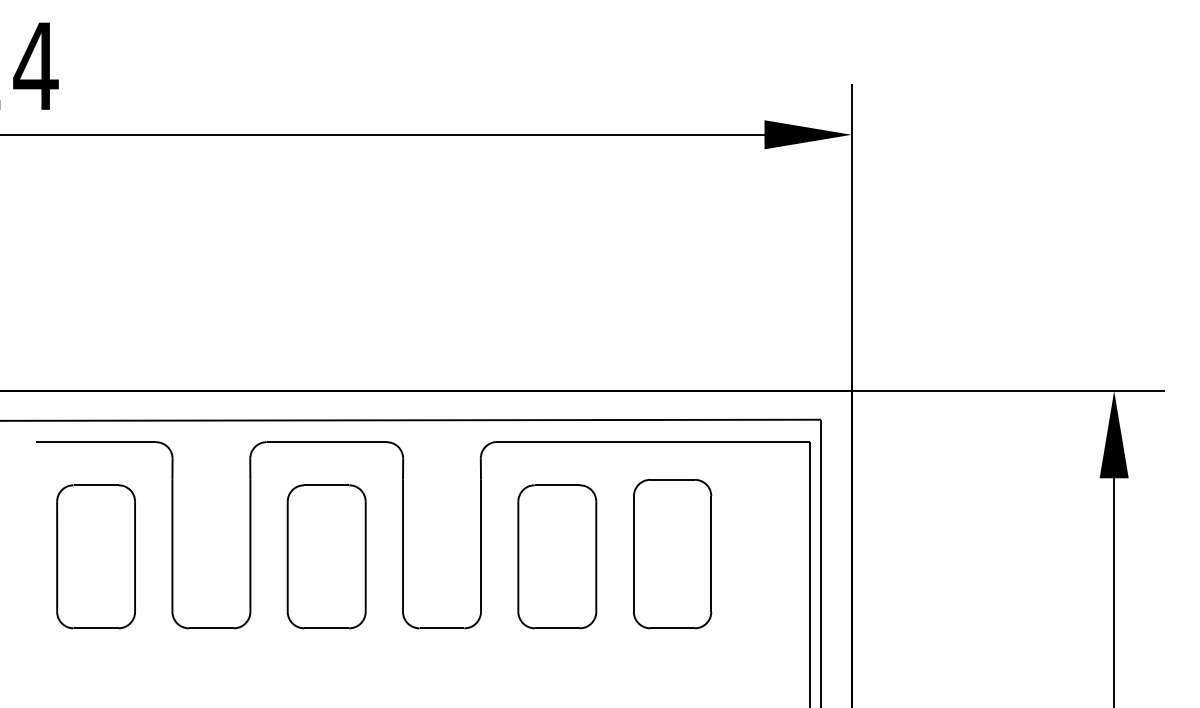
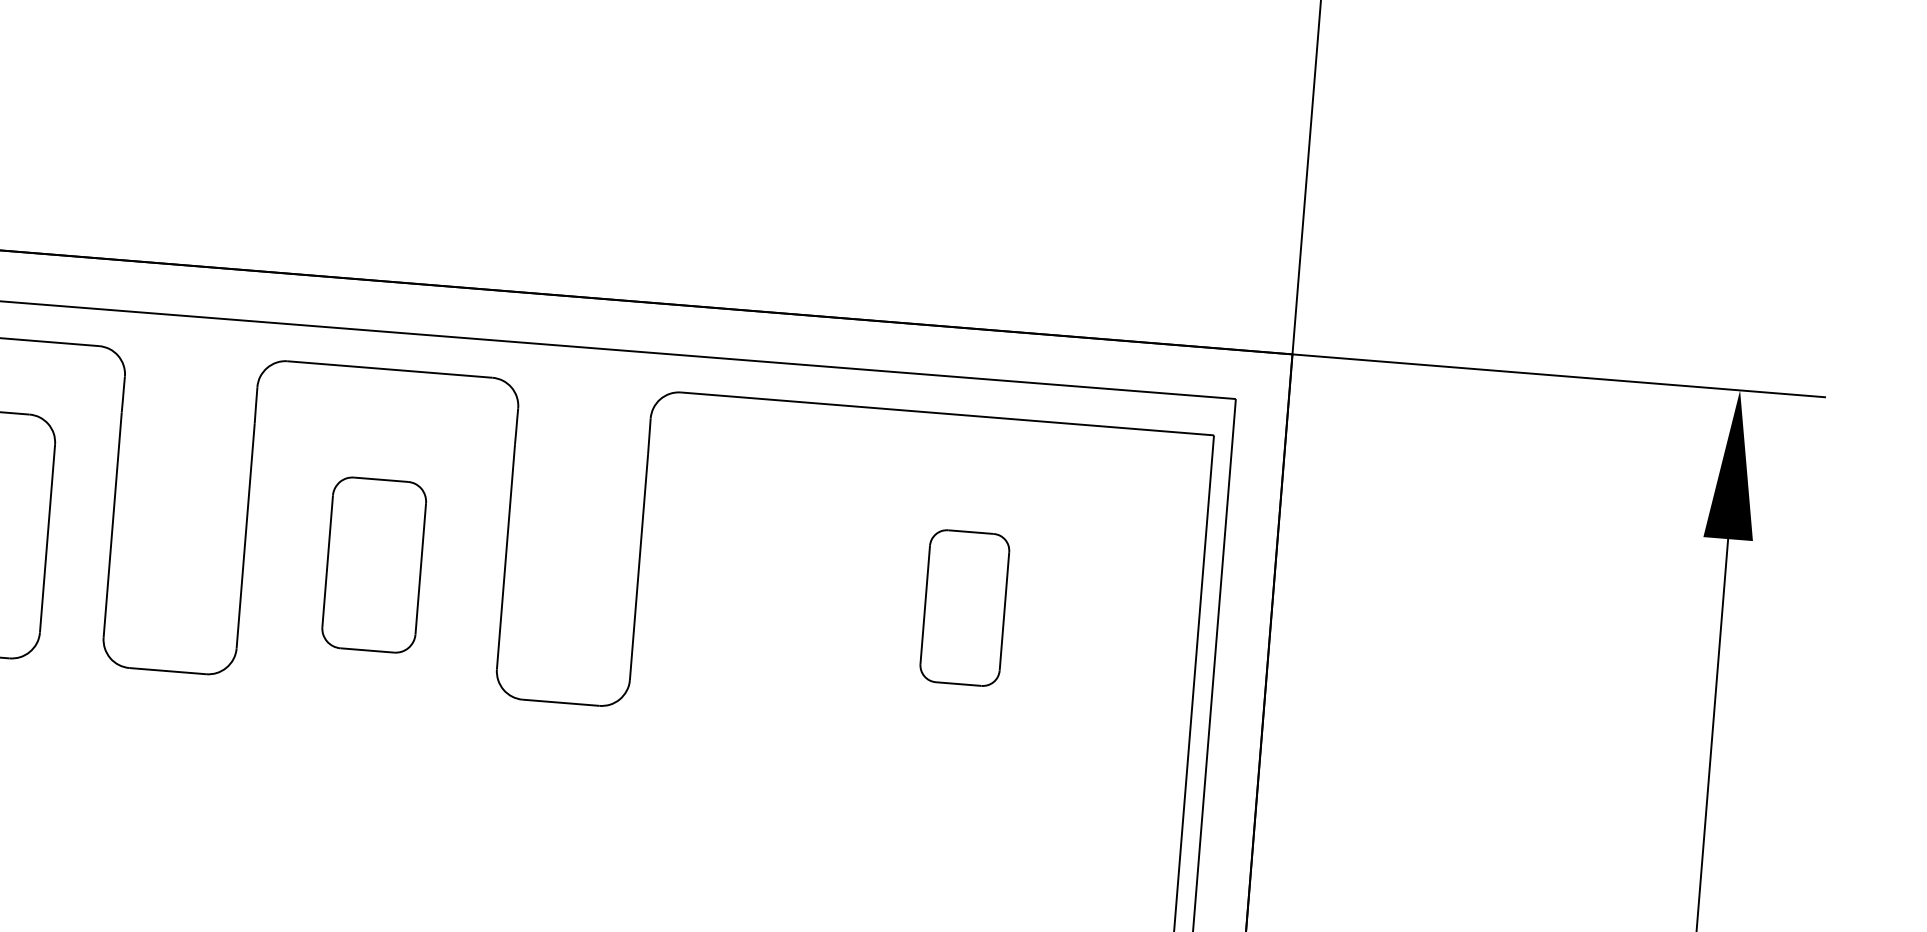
part: (672, 554) -> (964, 608), size x0.6
part: (326, 556) -> (374, 564), size x0.7
part: (557, 556) -> (767, 596), removed

